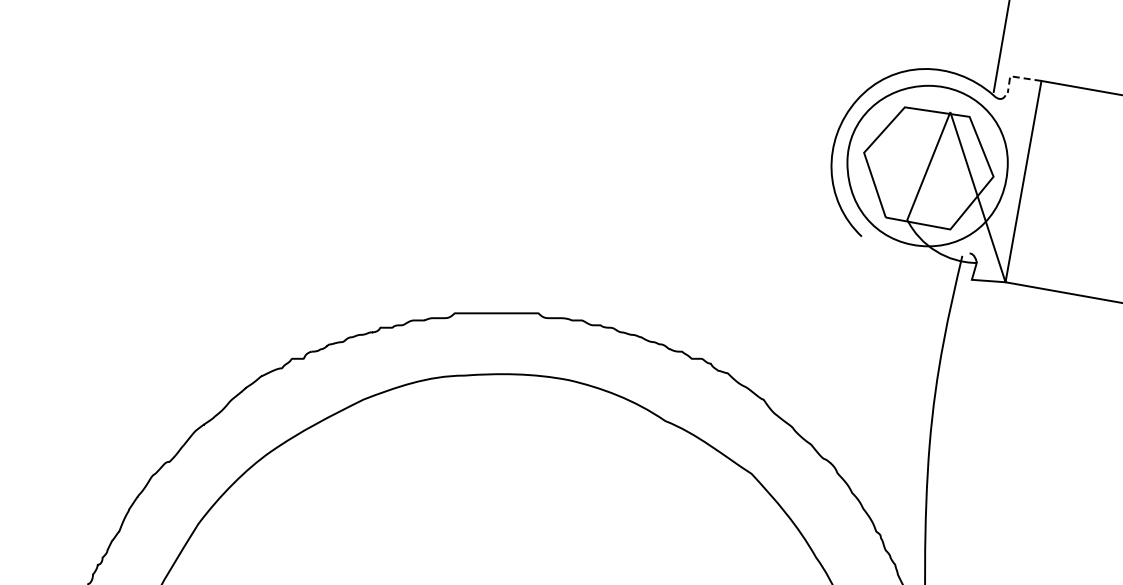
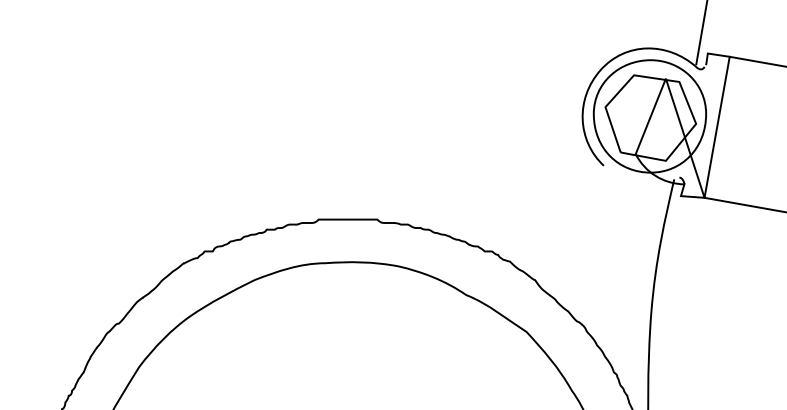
line: (1017, 77) -> (712, 54), dashed -> solid

